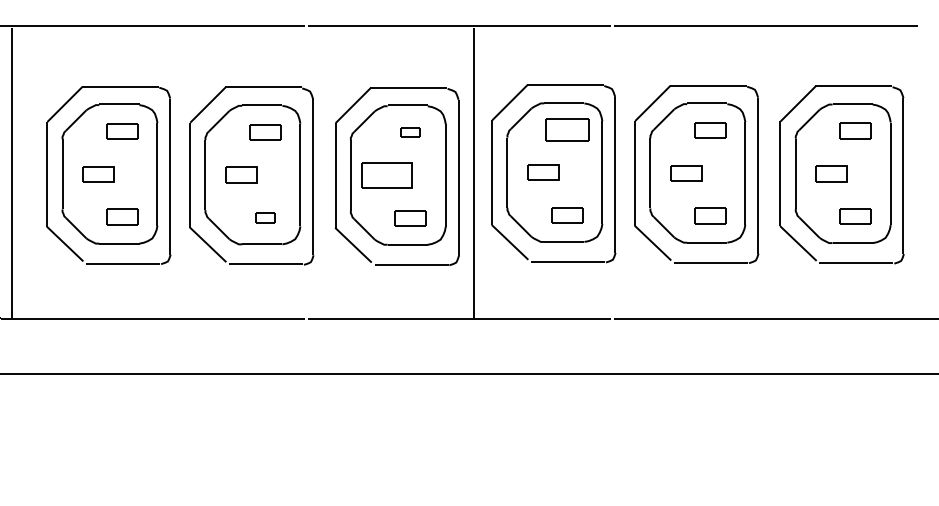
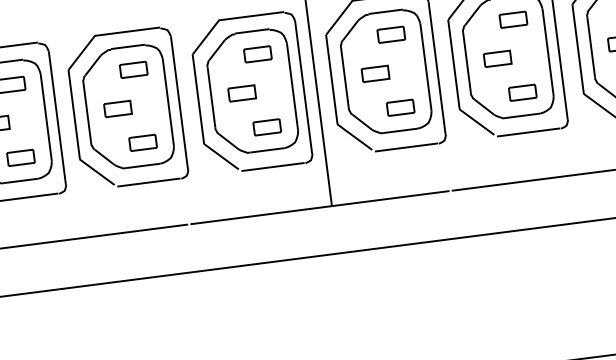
part: (567, 129) -> (391, 34), size x0.71
part: (410, 132) -> (257, 54), size x1.67
part: (386, 175) -> (241, 93), size x0.62
part: (265, 217) -> (143, 142), size x1.67

